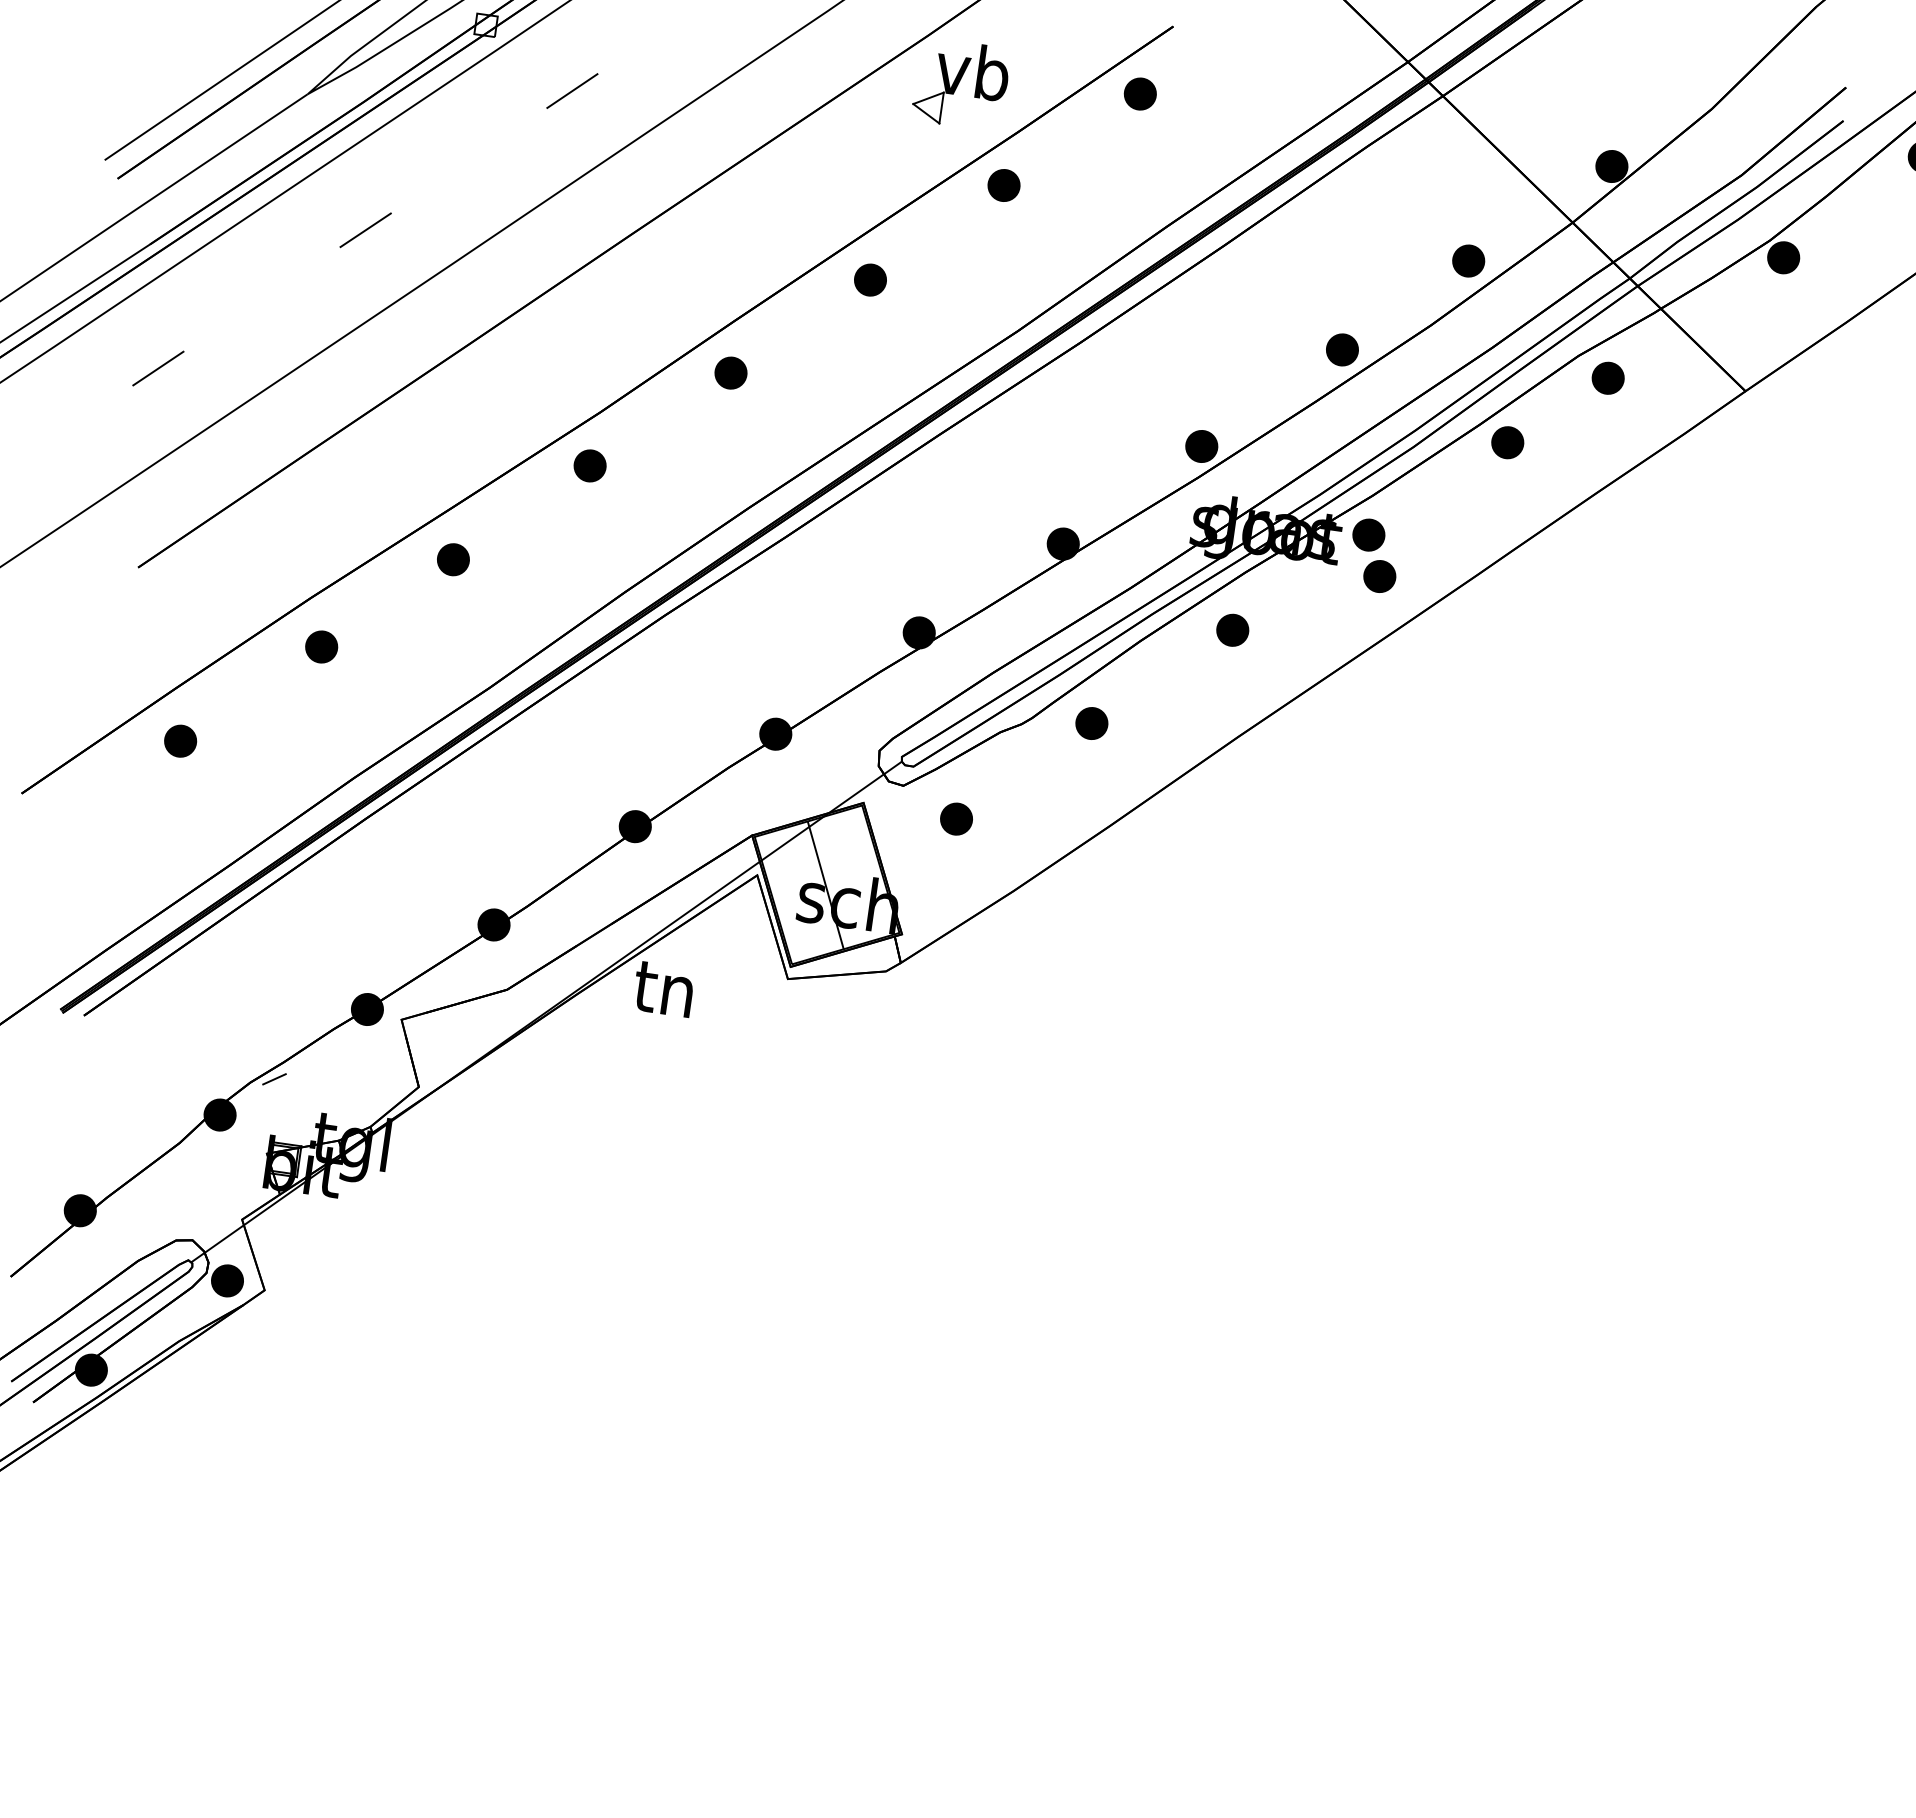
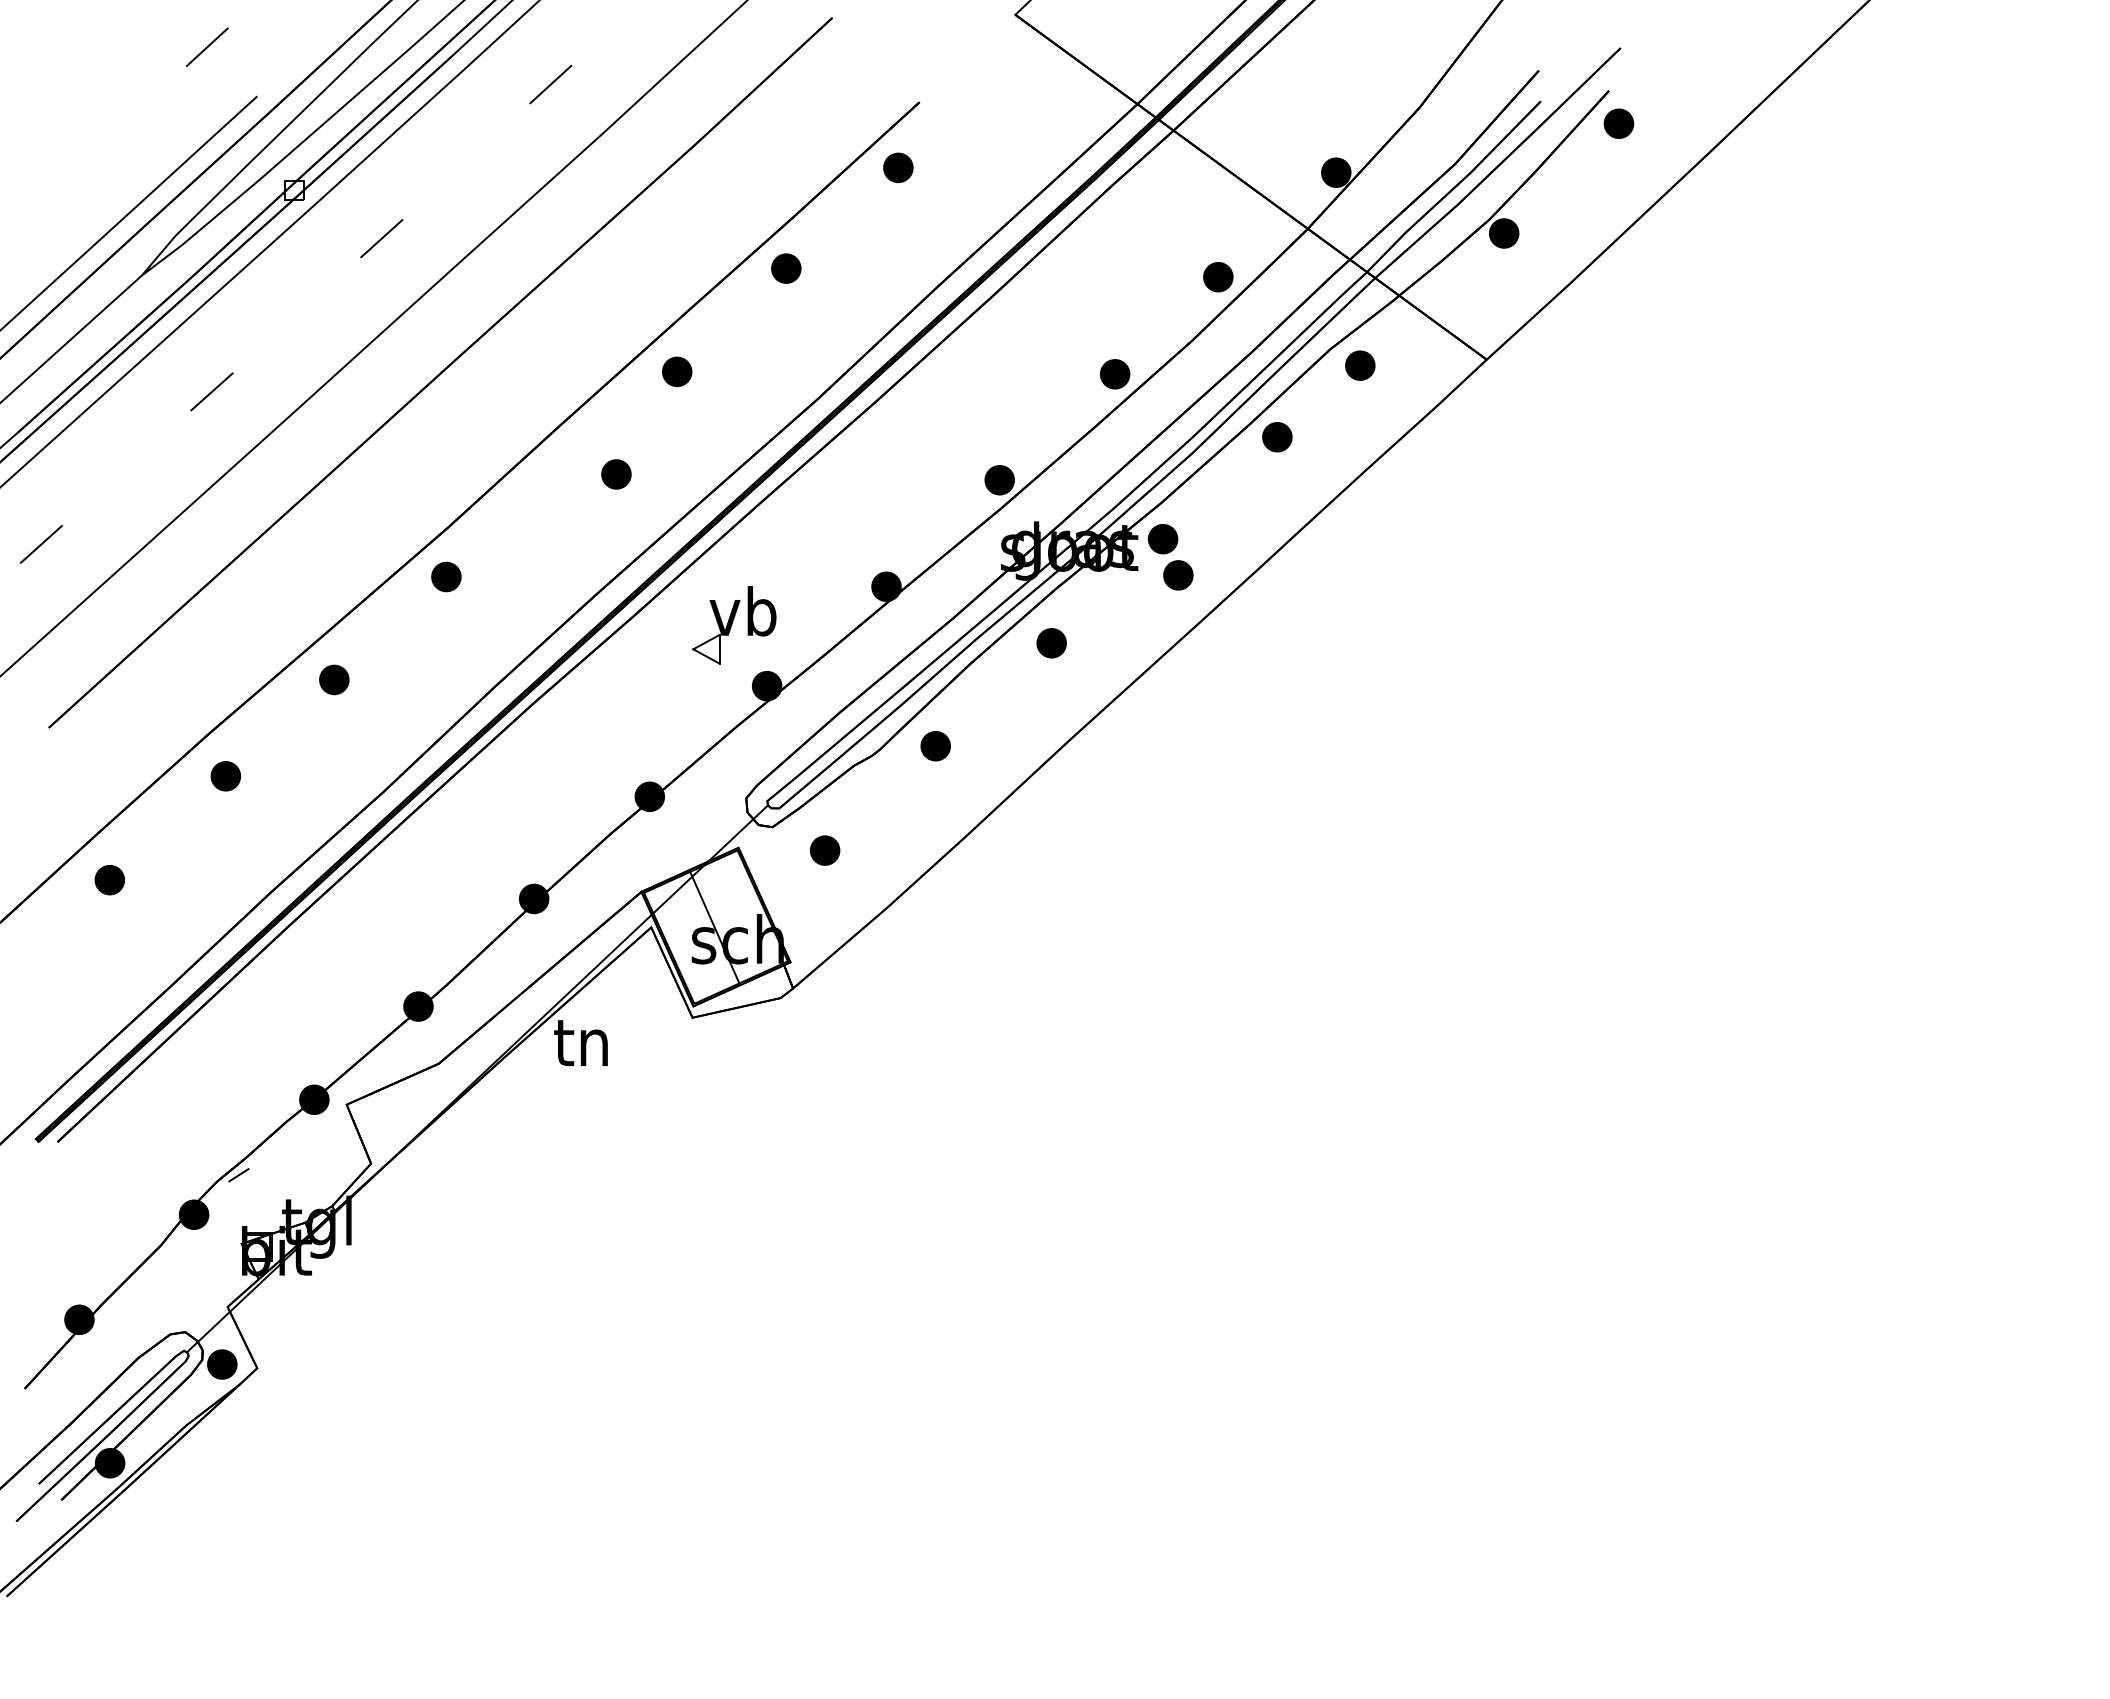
part: (961, 84) -> (734, 625), moved
part: (731, 373) -> (616, 474), moved

